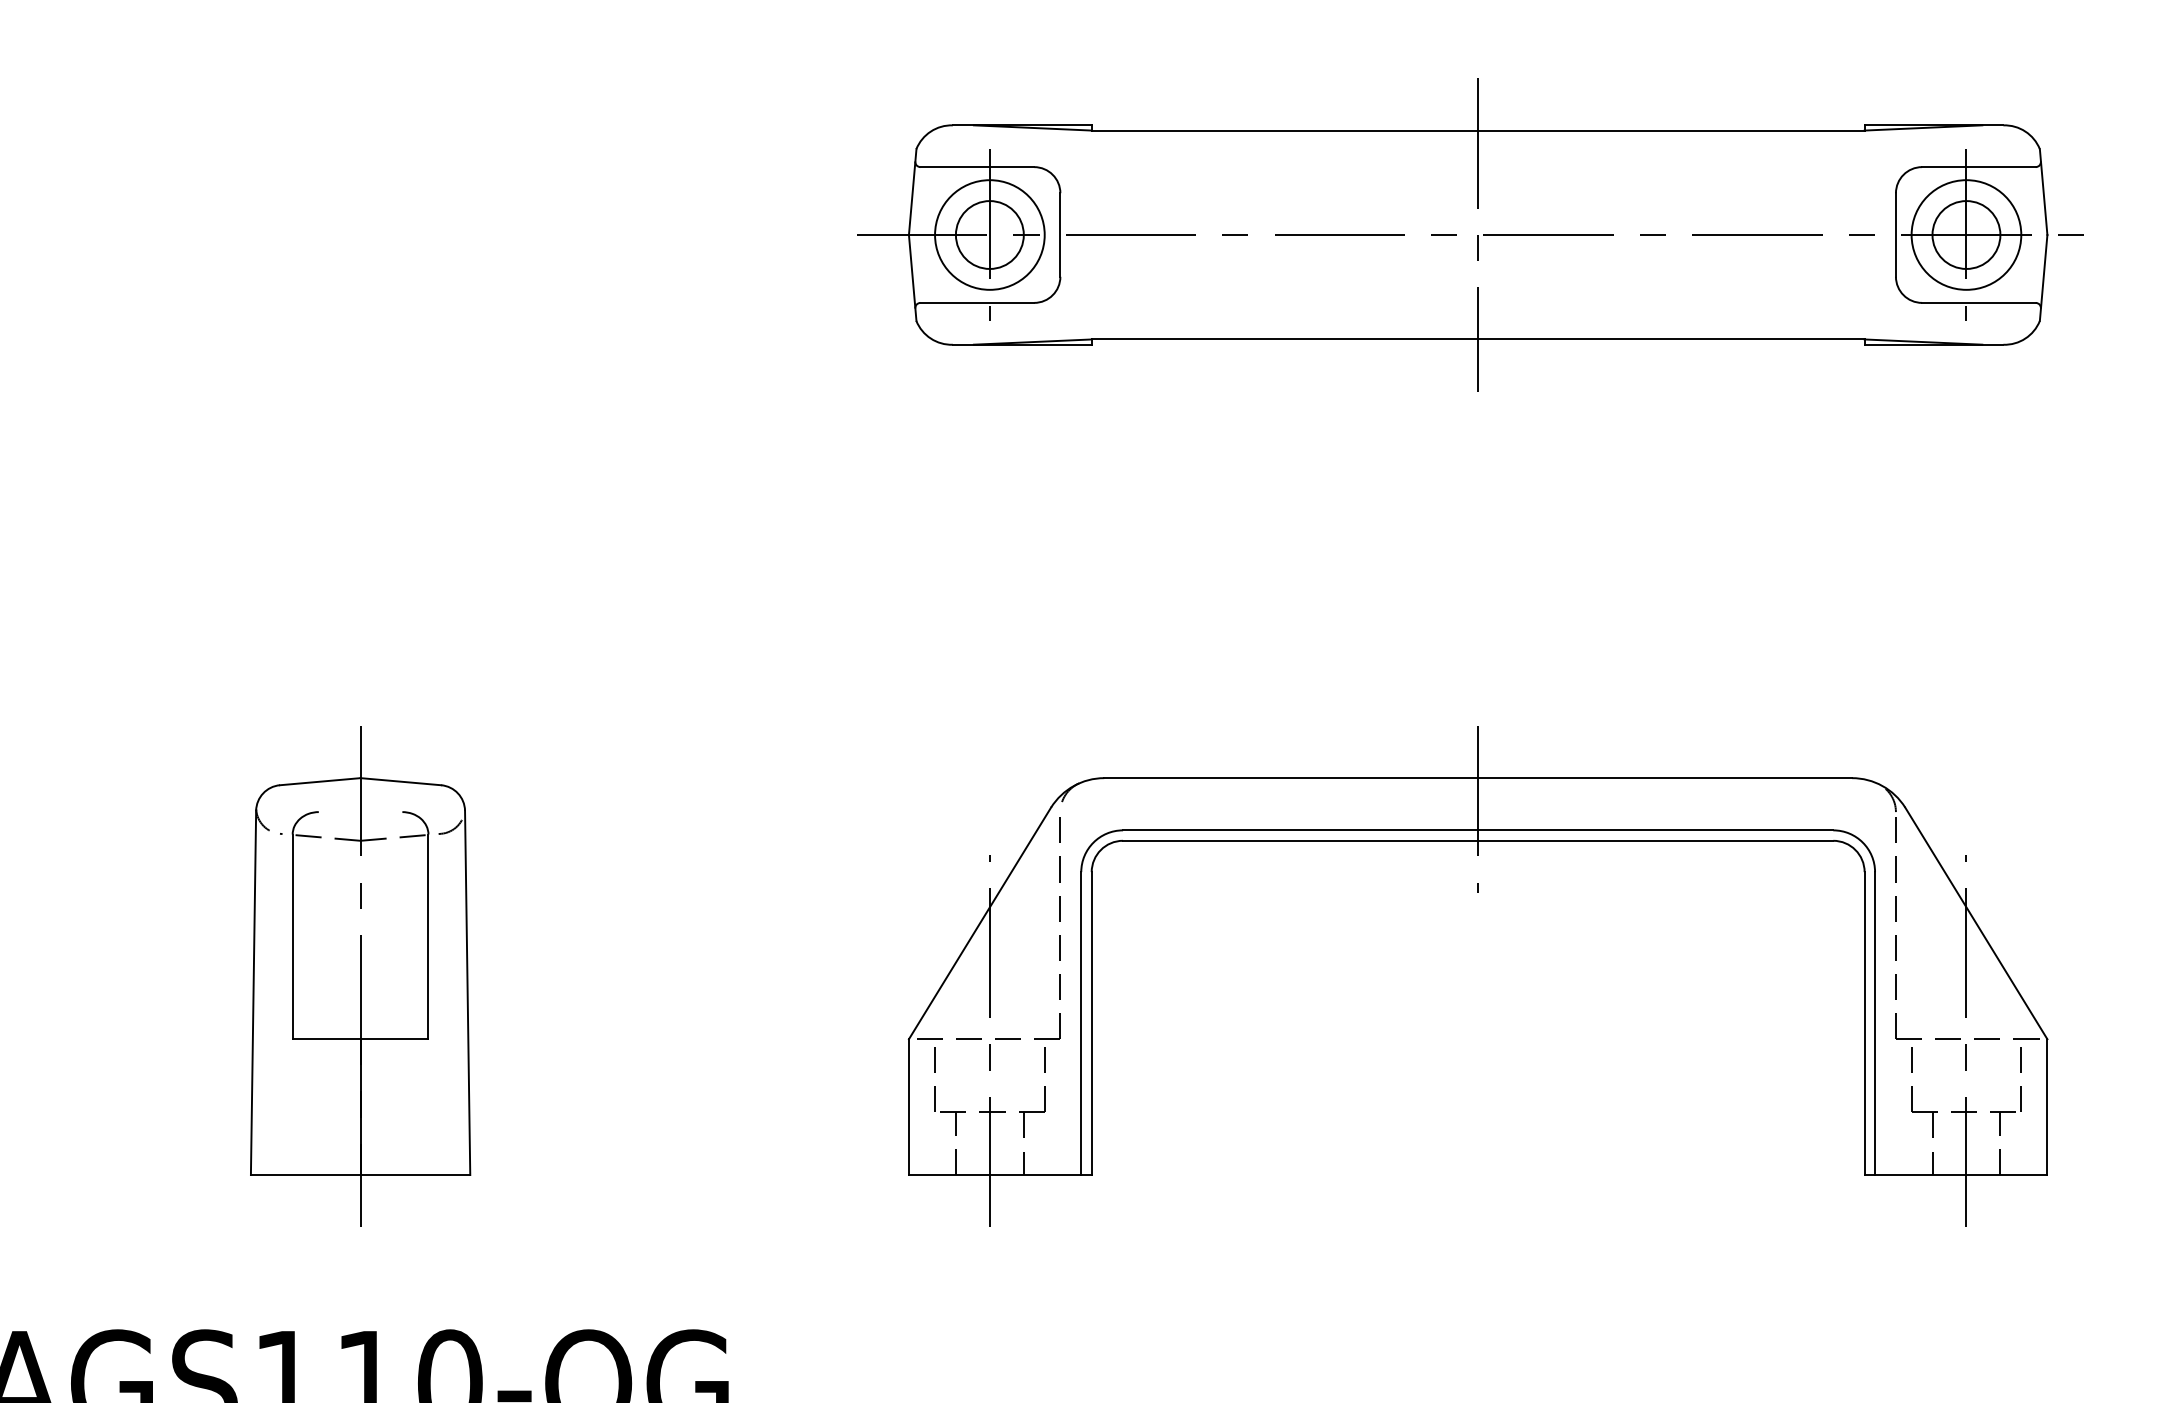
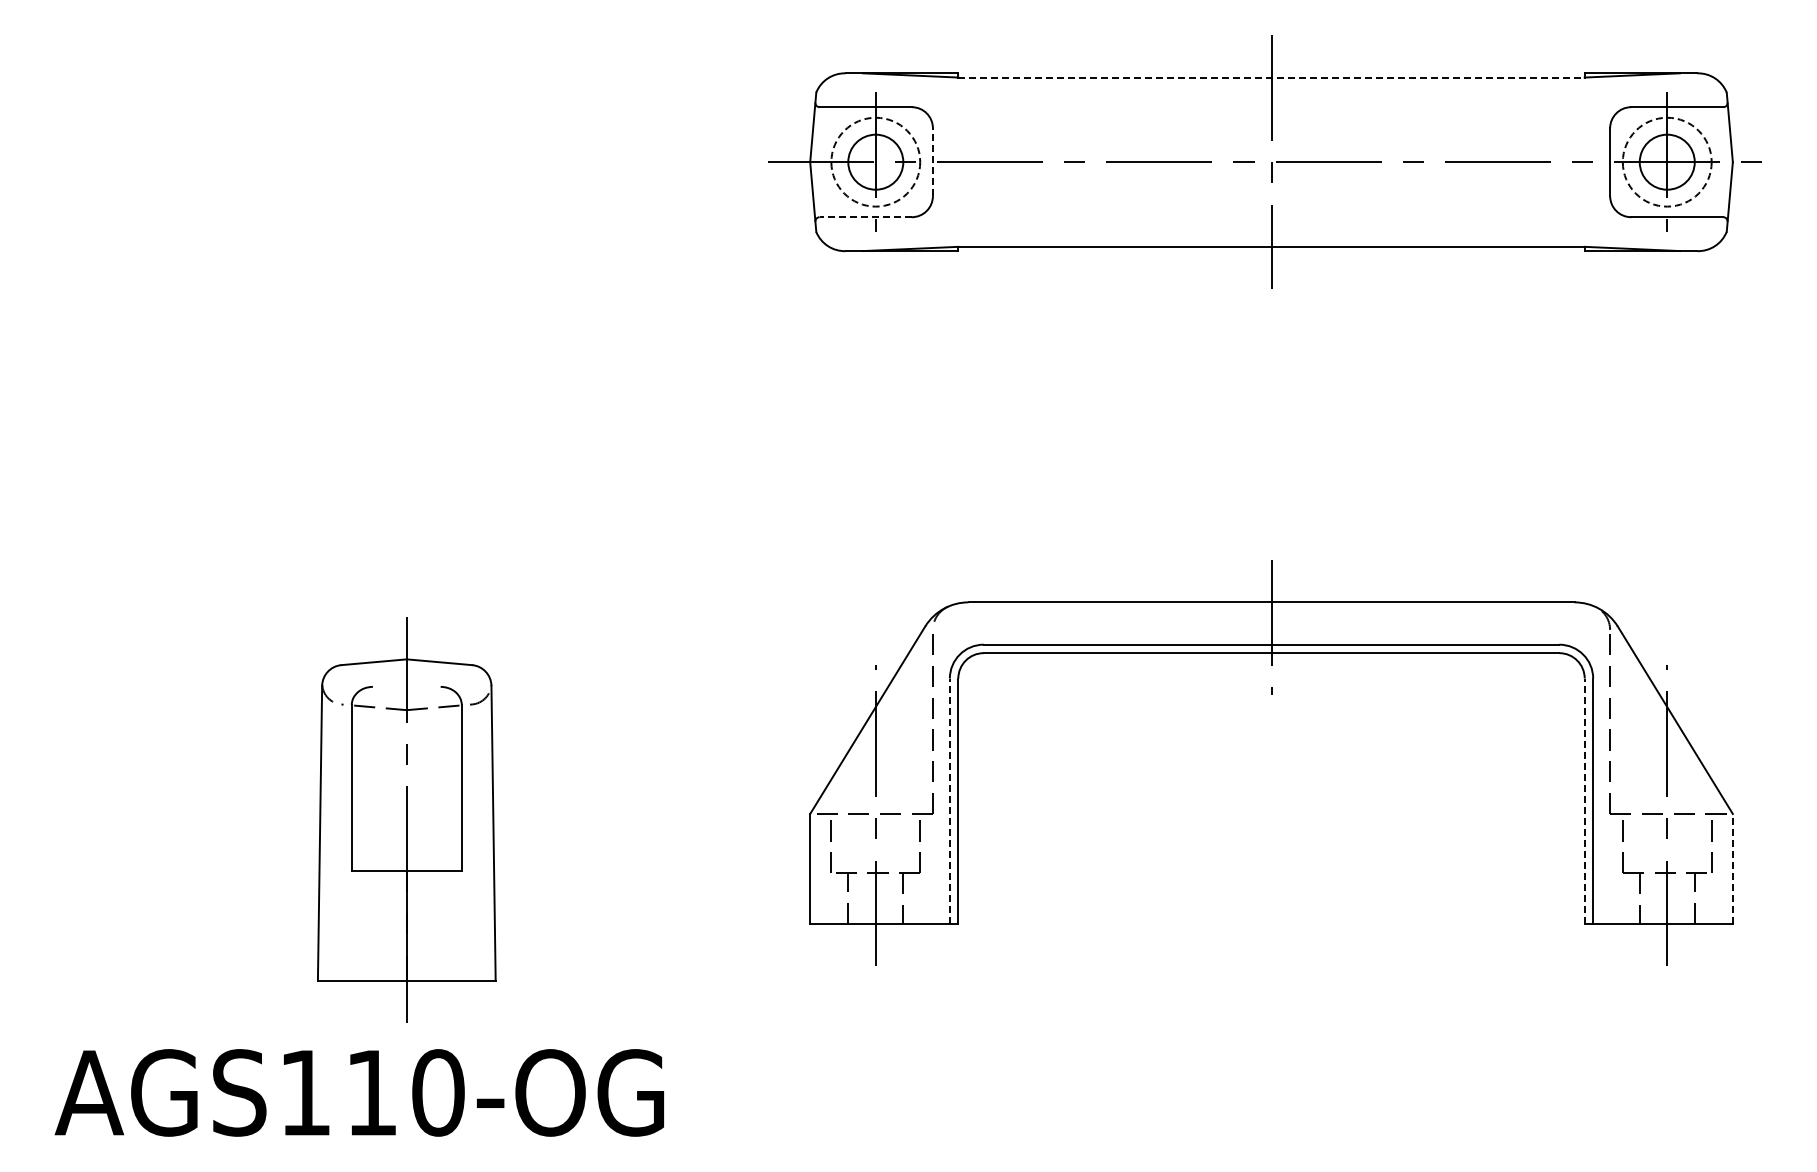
line: (1479, 130) -> (1272, 77), solid -> dashed
circle: (989, 234) -> (875, 161), solid -> dashed
circle: (1965, 234) -> (1666, 161), solid -> dashed
line: (1059, 235) -> (932, 162), solid -> dashed
line: (977, 303) -> (865, 217), solid -> dashed
part: (360, 975) -> (406, 819), moved
line: (1080, 1023) -> (949, 801), solid -> dashed
line: (1864, 1023) -> (1584, 801), solid -> dashed
line: (2046, 1106) -> (1732, 868), solid -> dashed

